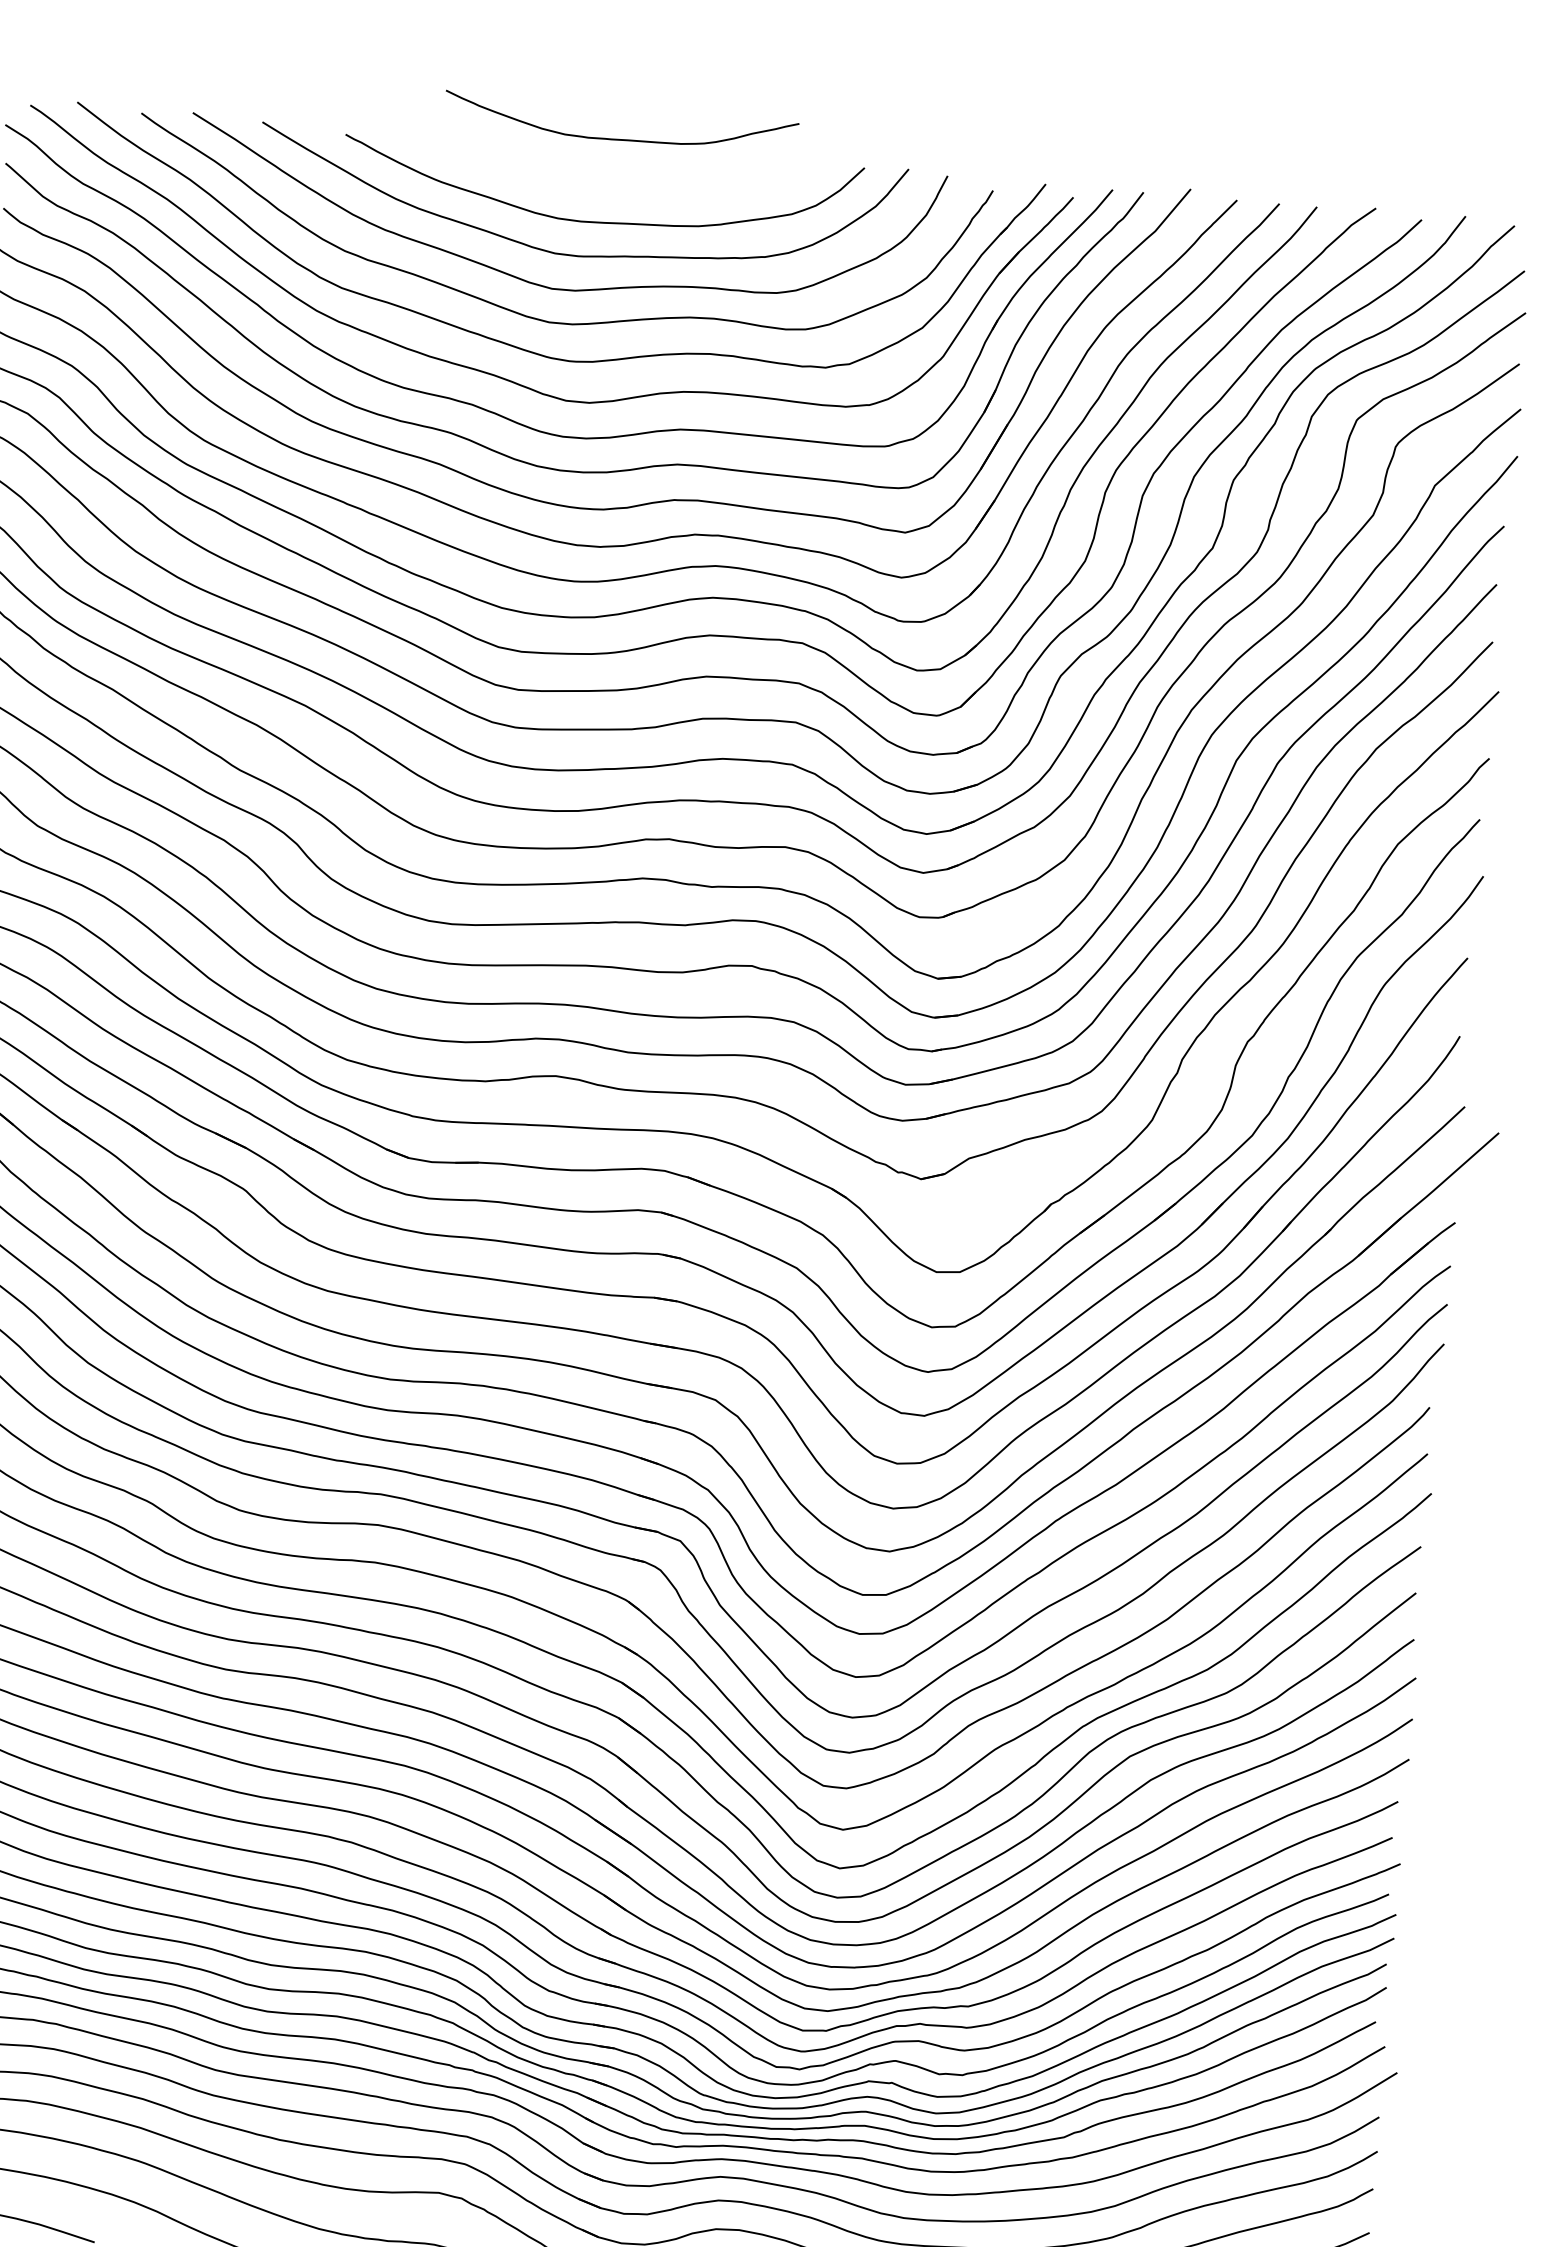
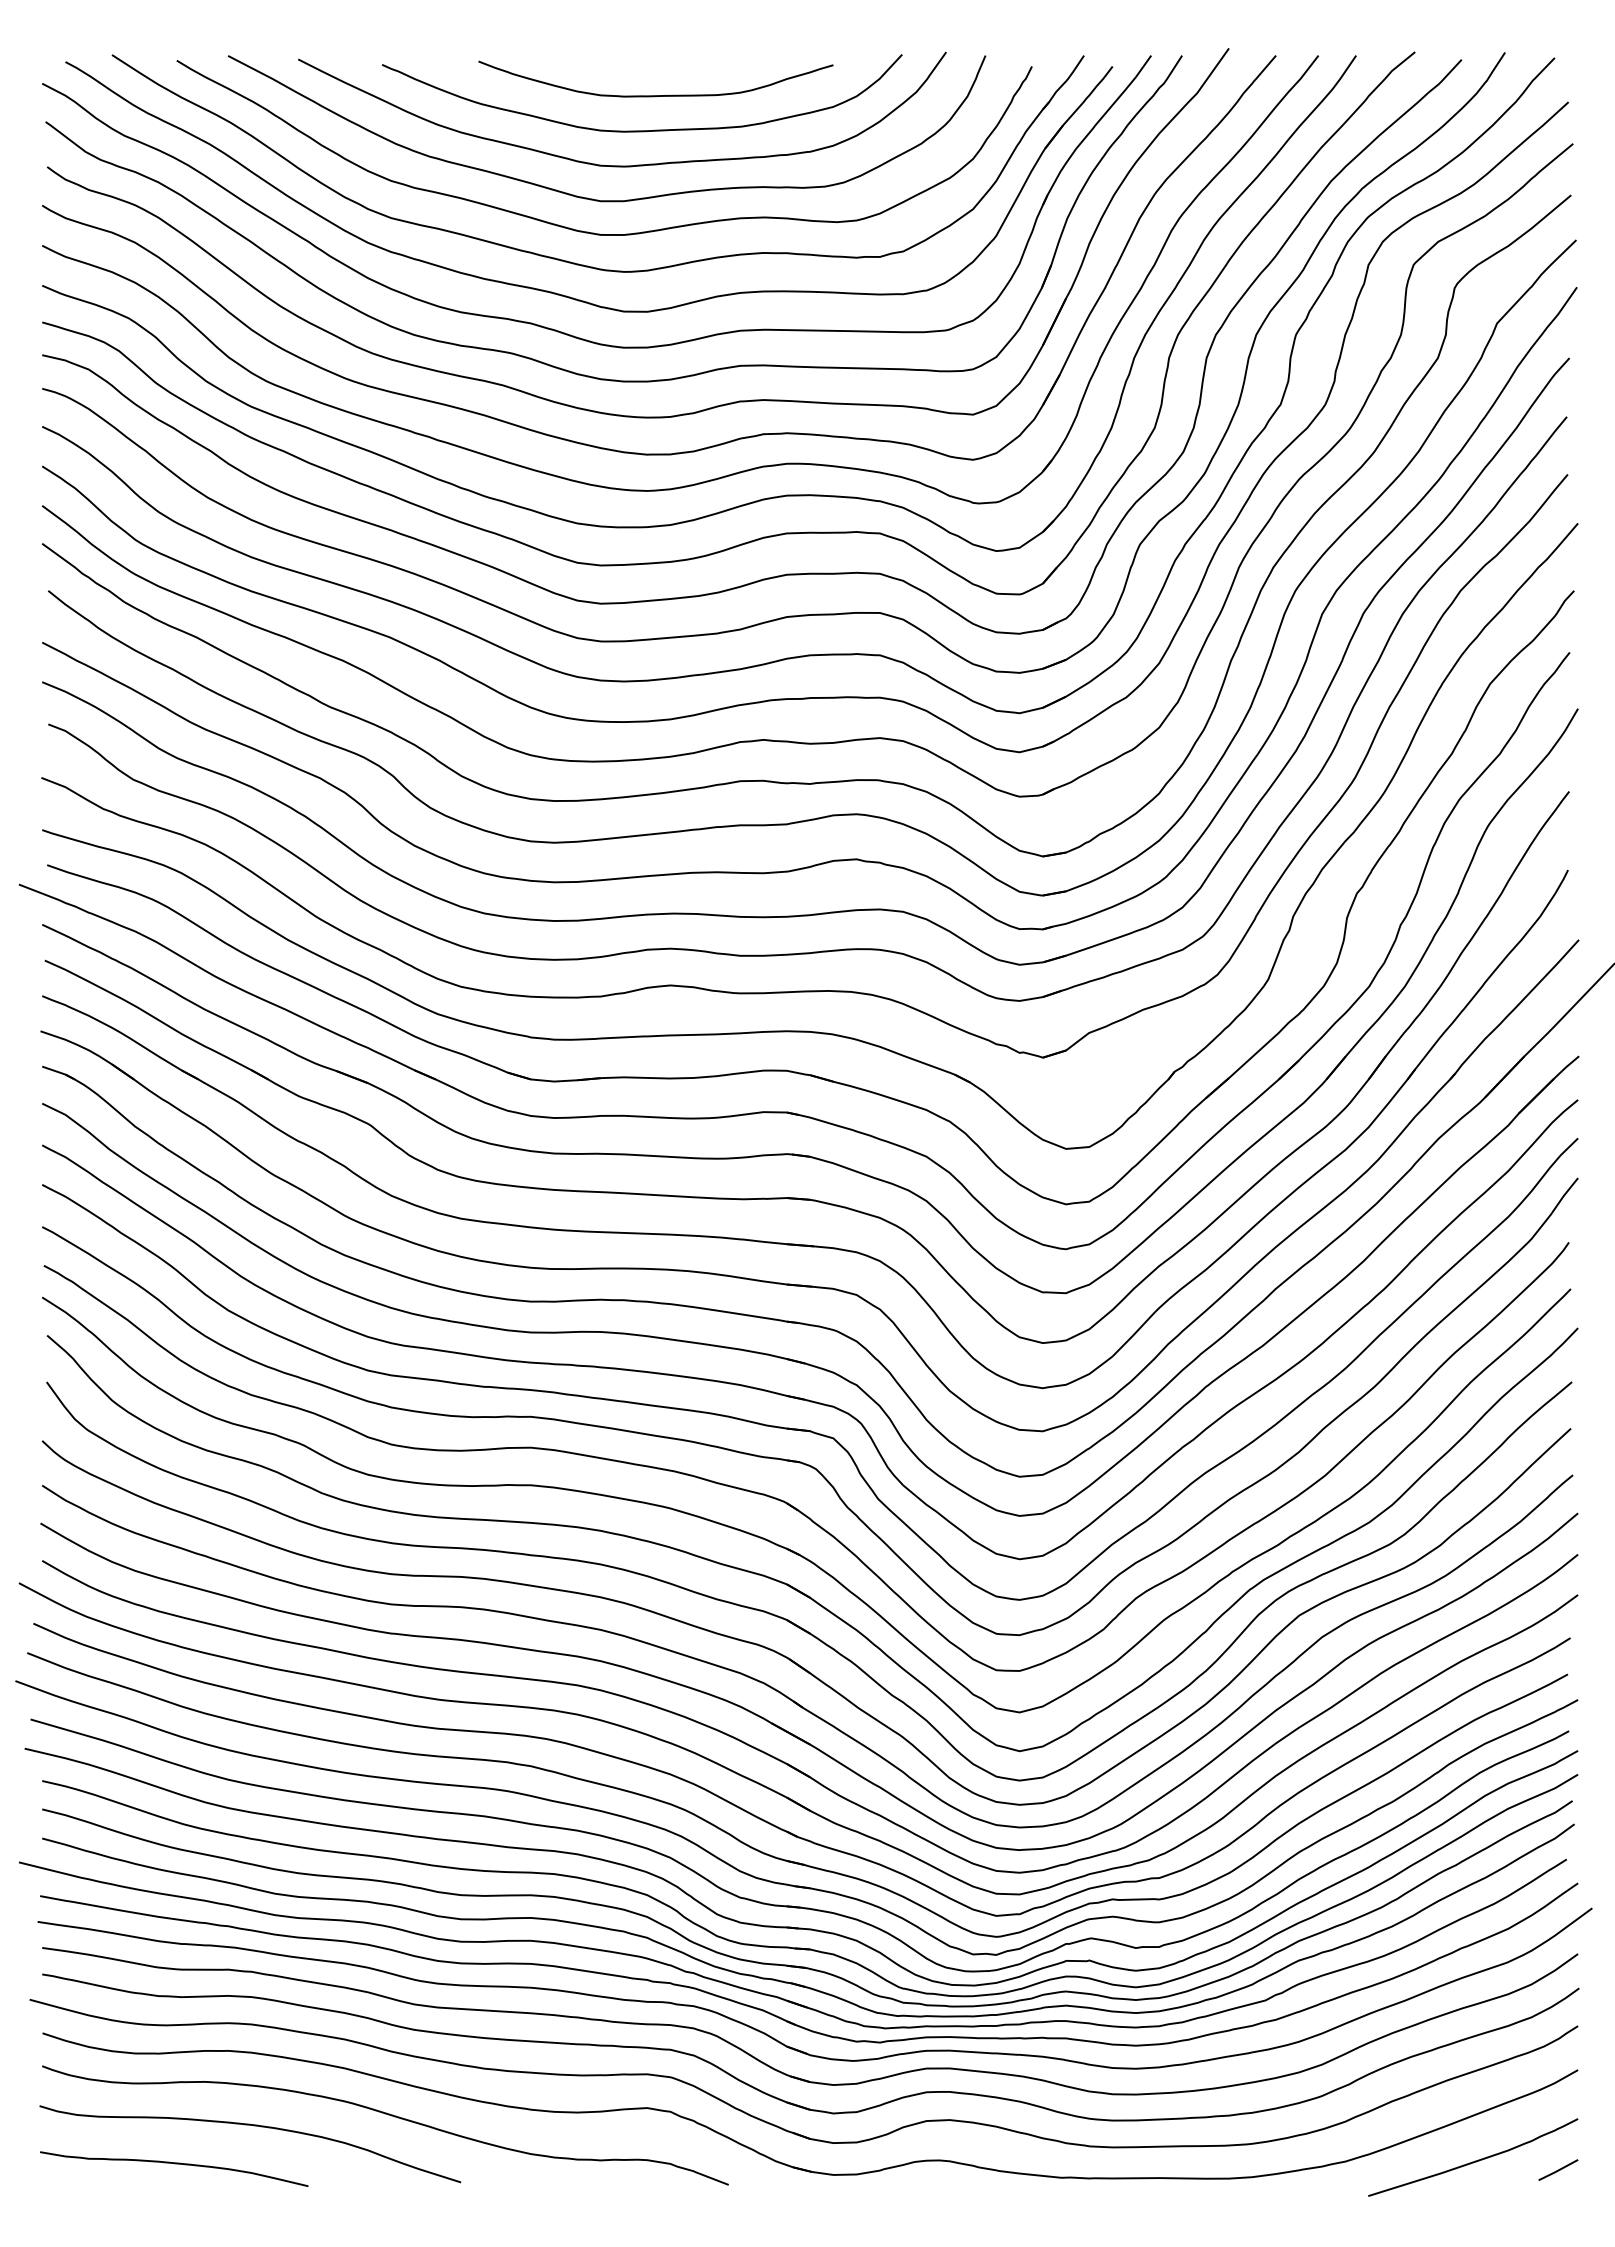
curve: (619, 139) -> (655, 95), moved

